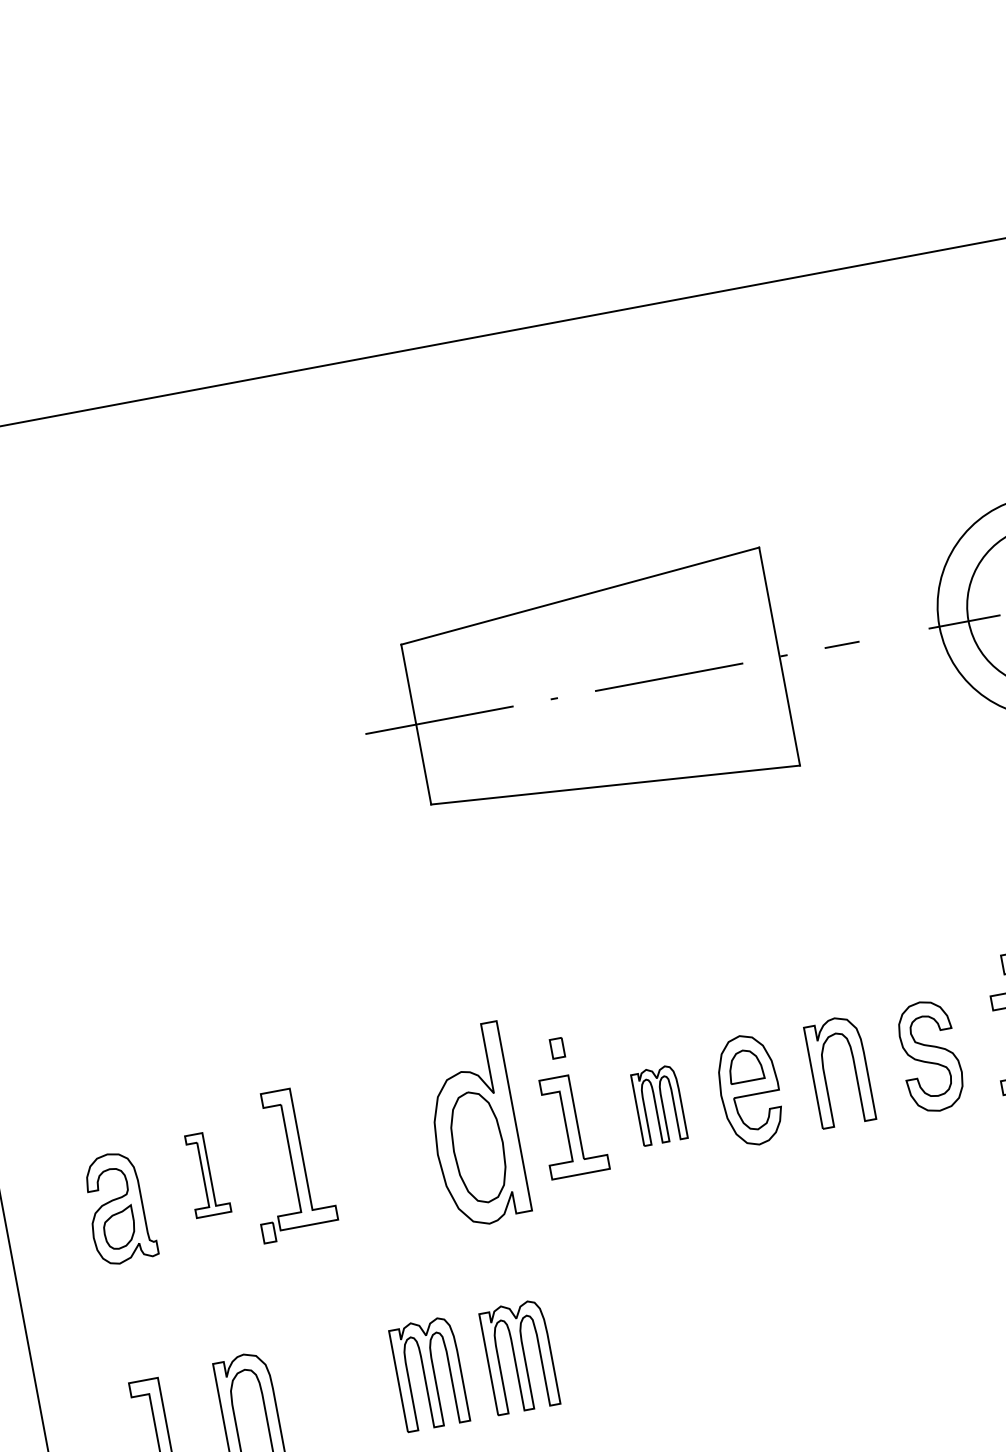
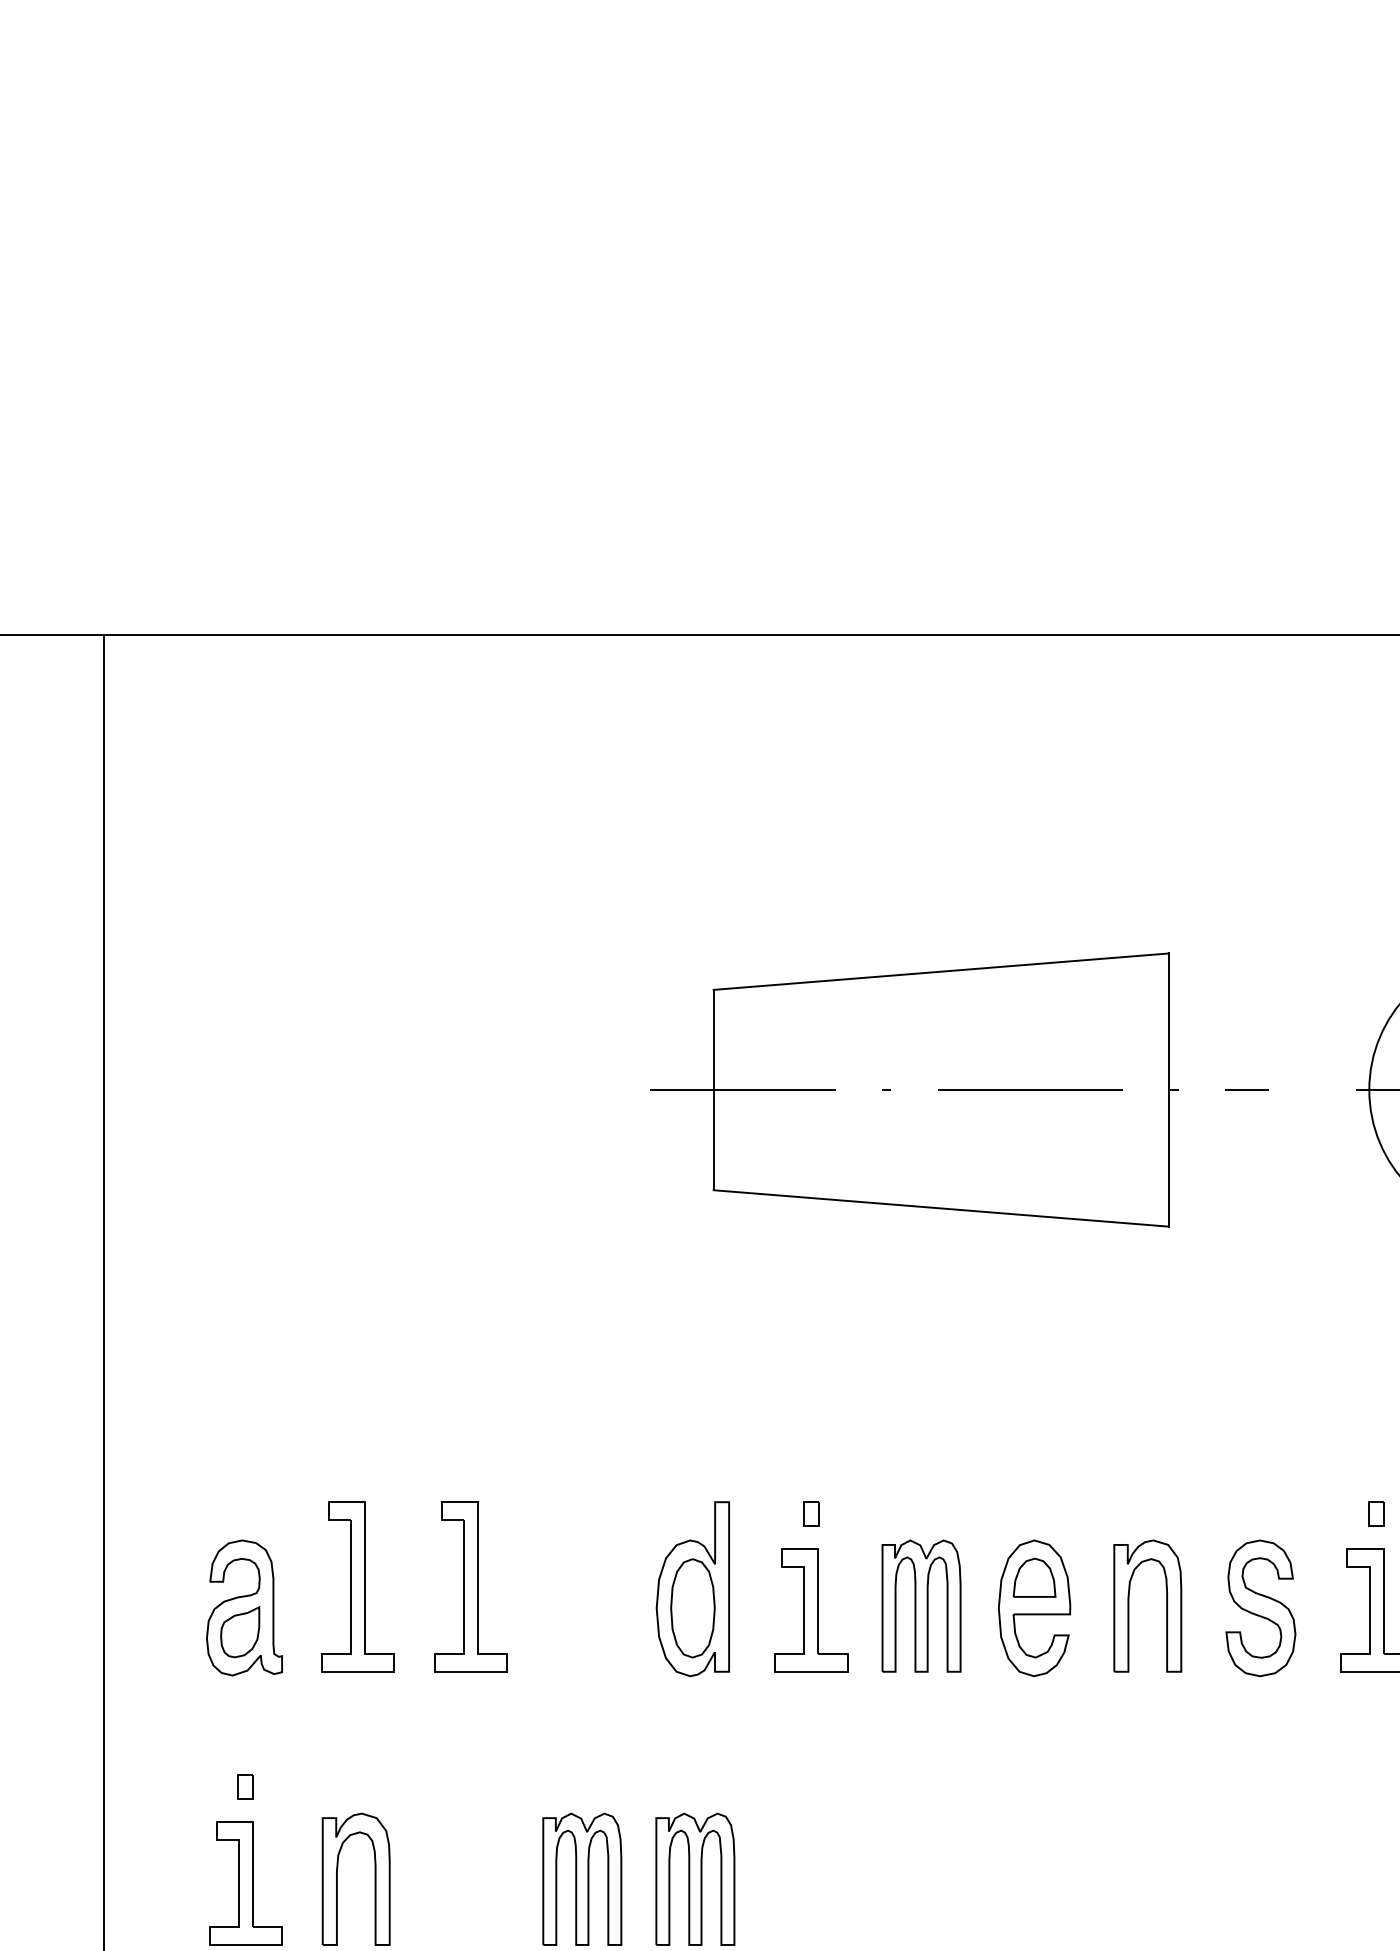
part: (659, 1104) -> (921, 1605), size x1.43
part: (473, 1126) -> (692, 1589), size x0.71
part: (206, 1173) -> (357, 1586), size x1.67
part: (268, 1232) -> (245, 1786), moved

